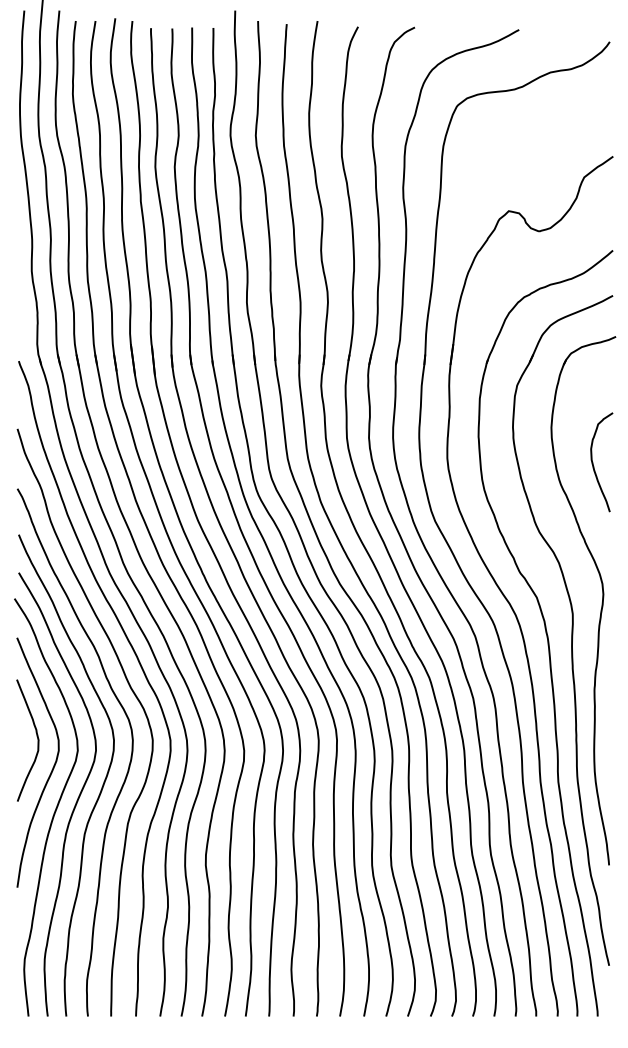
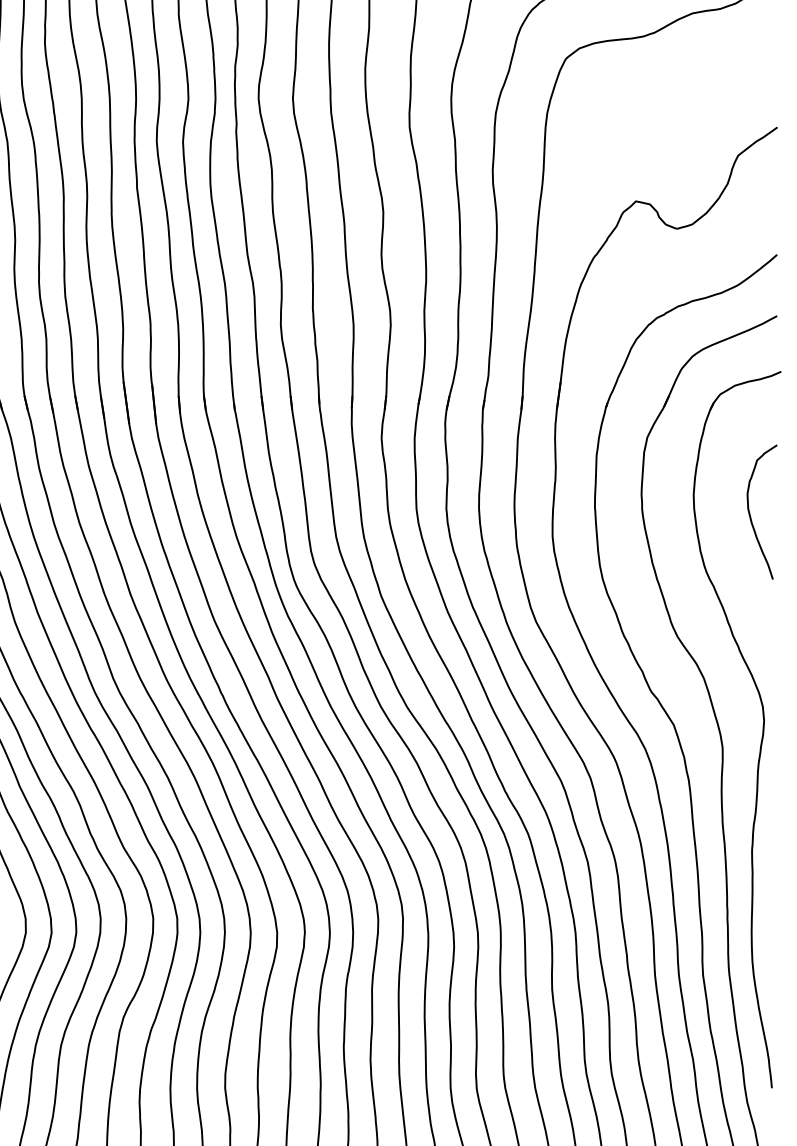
curve: (593, 462) -> (750, 512), moved

